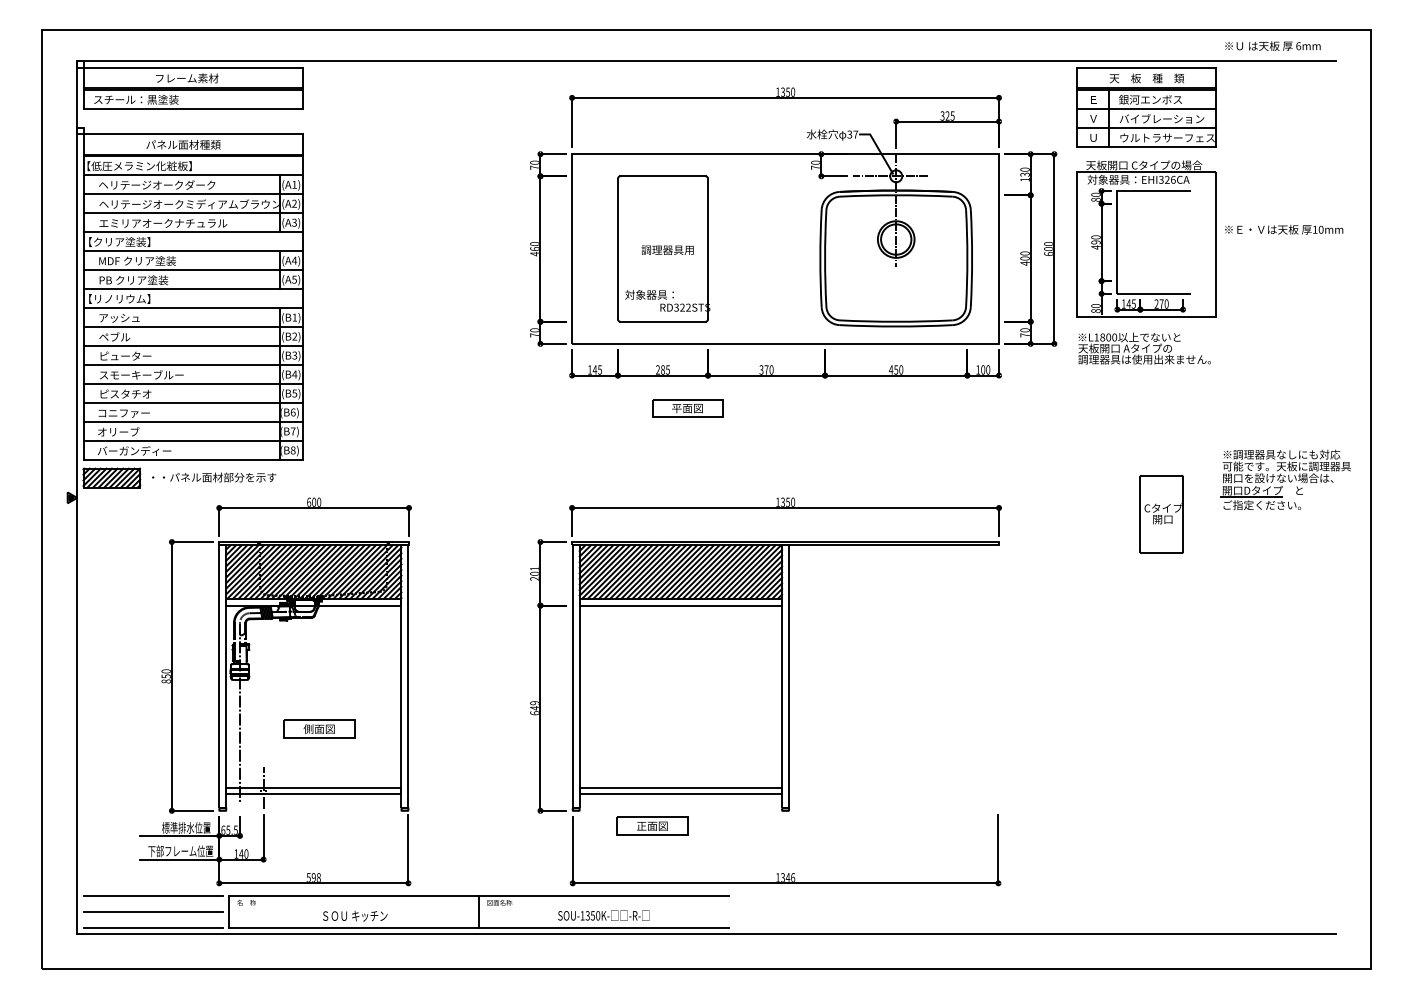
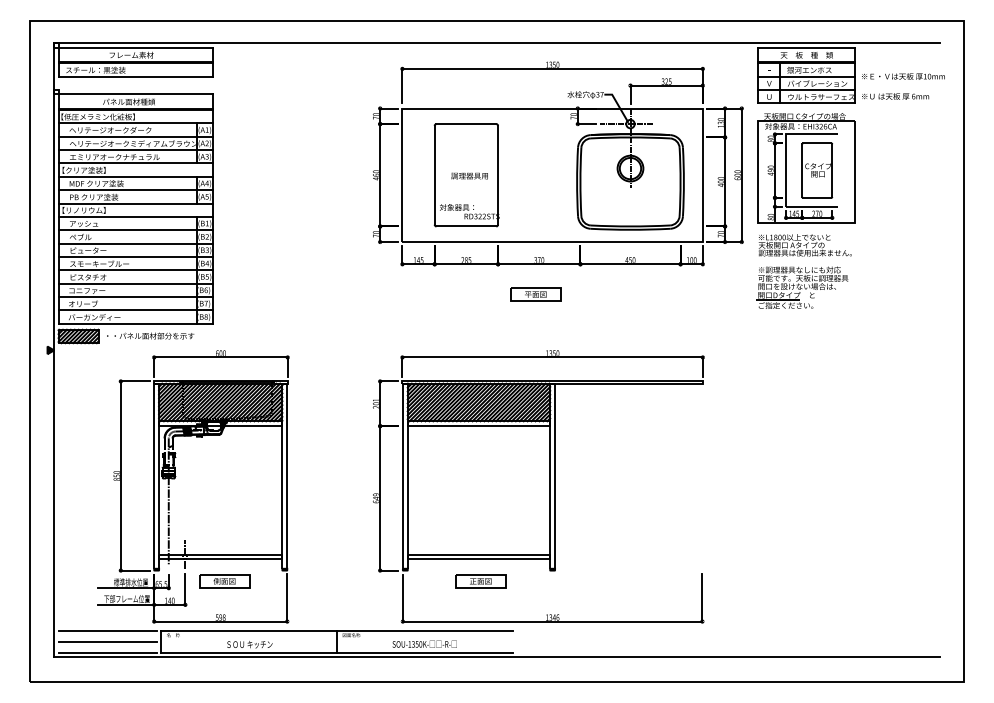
text: (1272, 45) -> (895, 96), moved
text: (1284, 229) -> (903, 76), moved
part: (687, 408) -> (535, 294), moved
part: (1285, 479) -> (802, 287), moved
part: (1161, 513) -> (817, 169), moved
part: (319, 728) -> (224, 580), moved
part: (652, 825) -> (480, 580), moved

